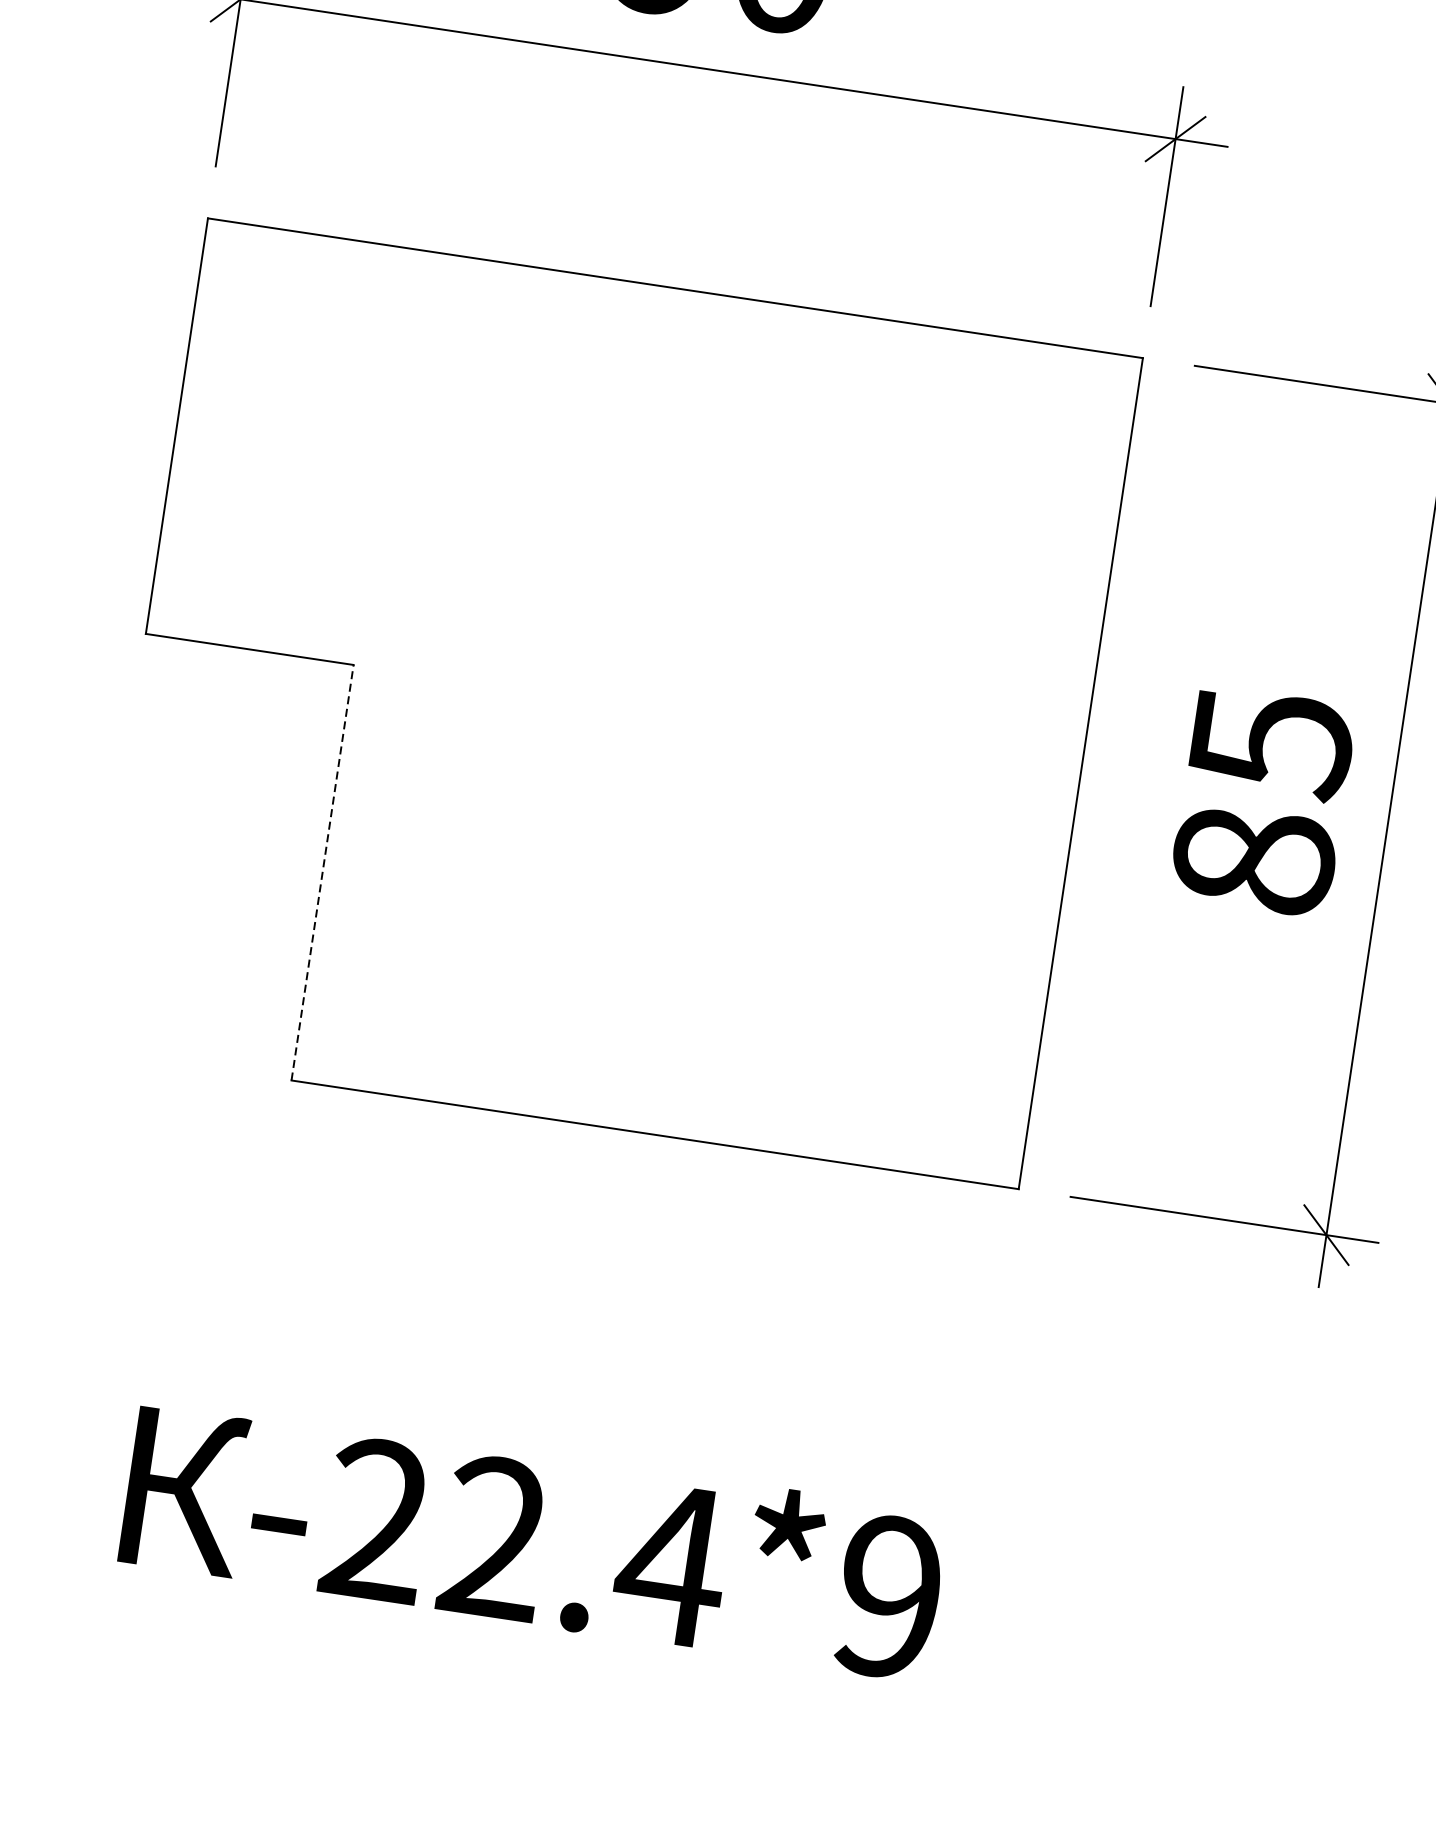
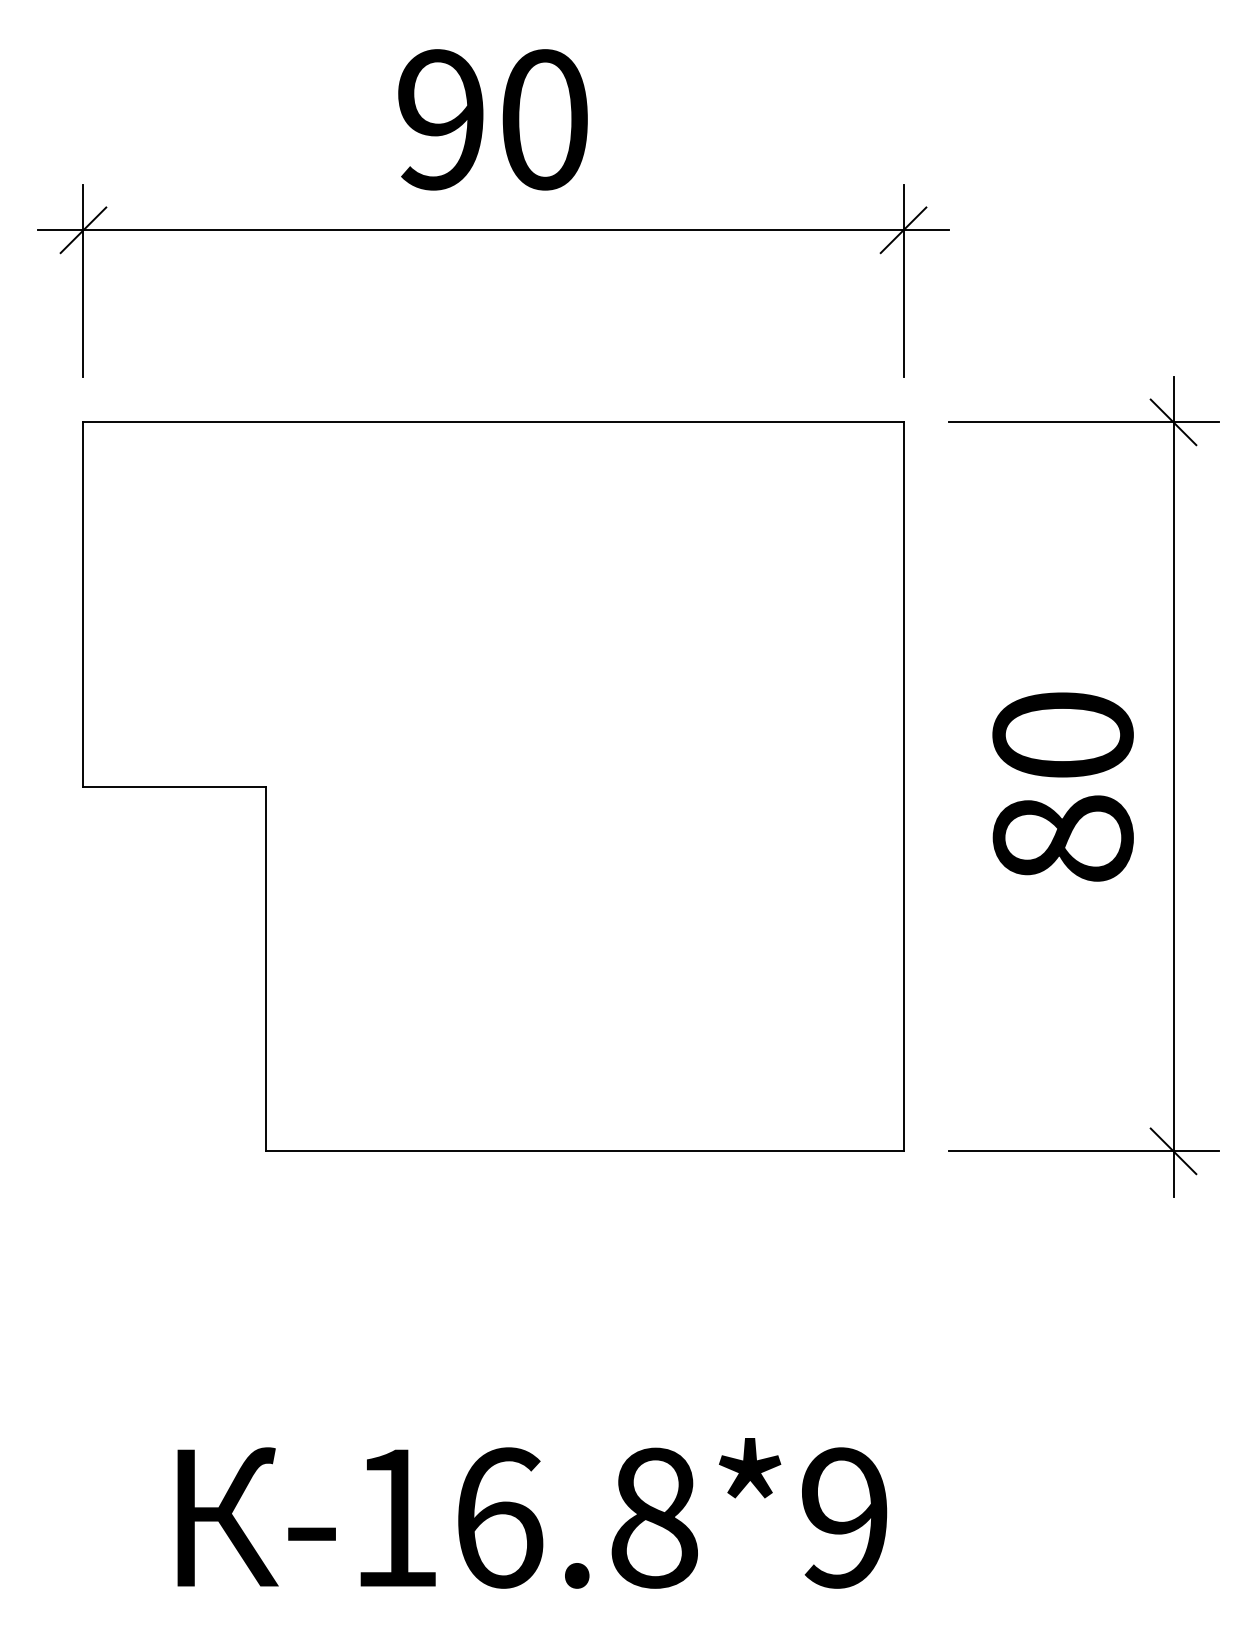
text: (1270, 743) -> (1062, 736), 85 -> 80
line: (322, 871) -> (265, 968), dashed -> solid
text: (526, 1542) -> (526, 1517), -22.4*9 -> -16.8*9

